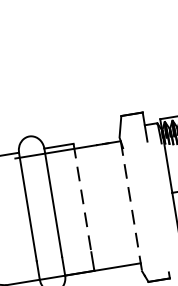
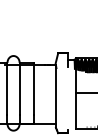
line: (82, 199) -> (33, 89), dashed -> solid
line: (130, 206) -> (55, 96), dashed -> solid

